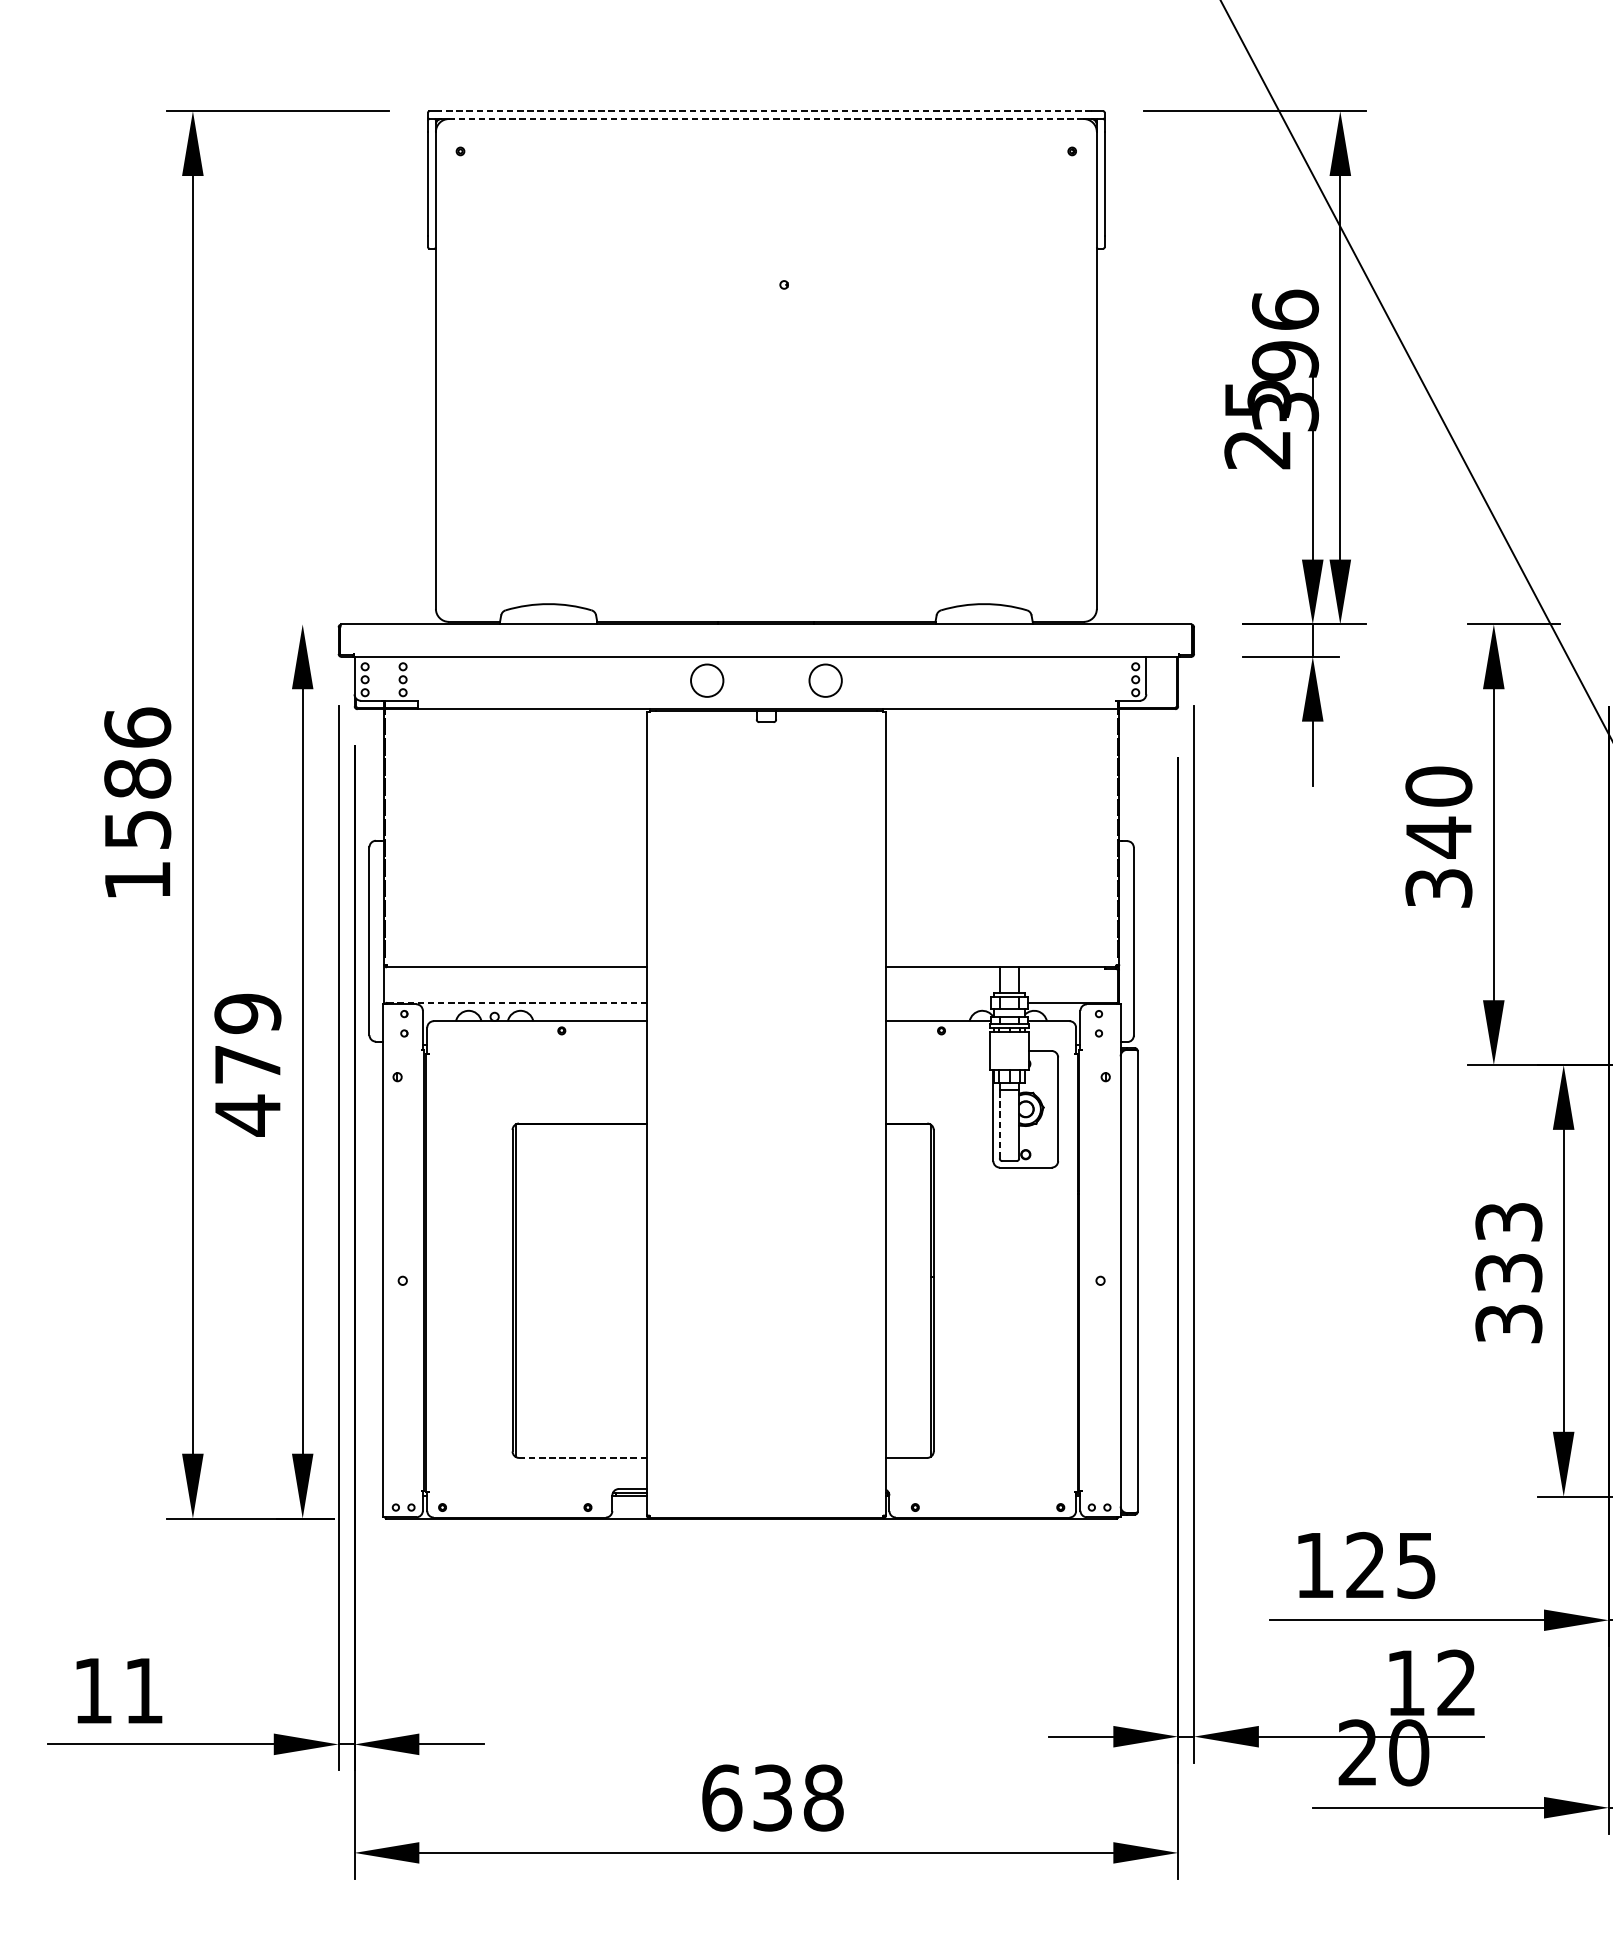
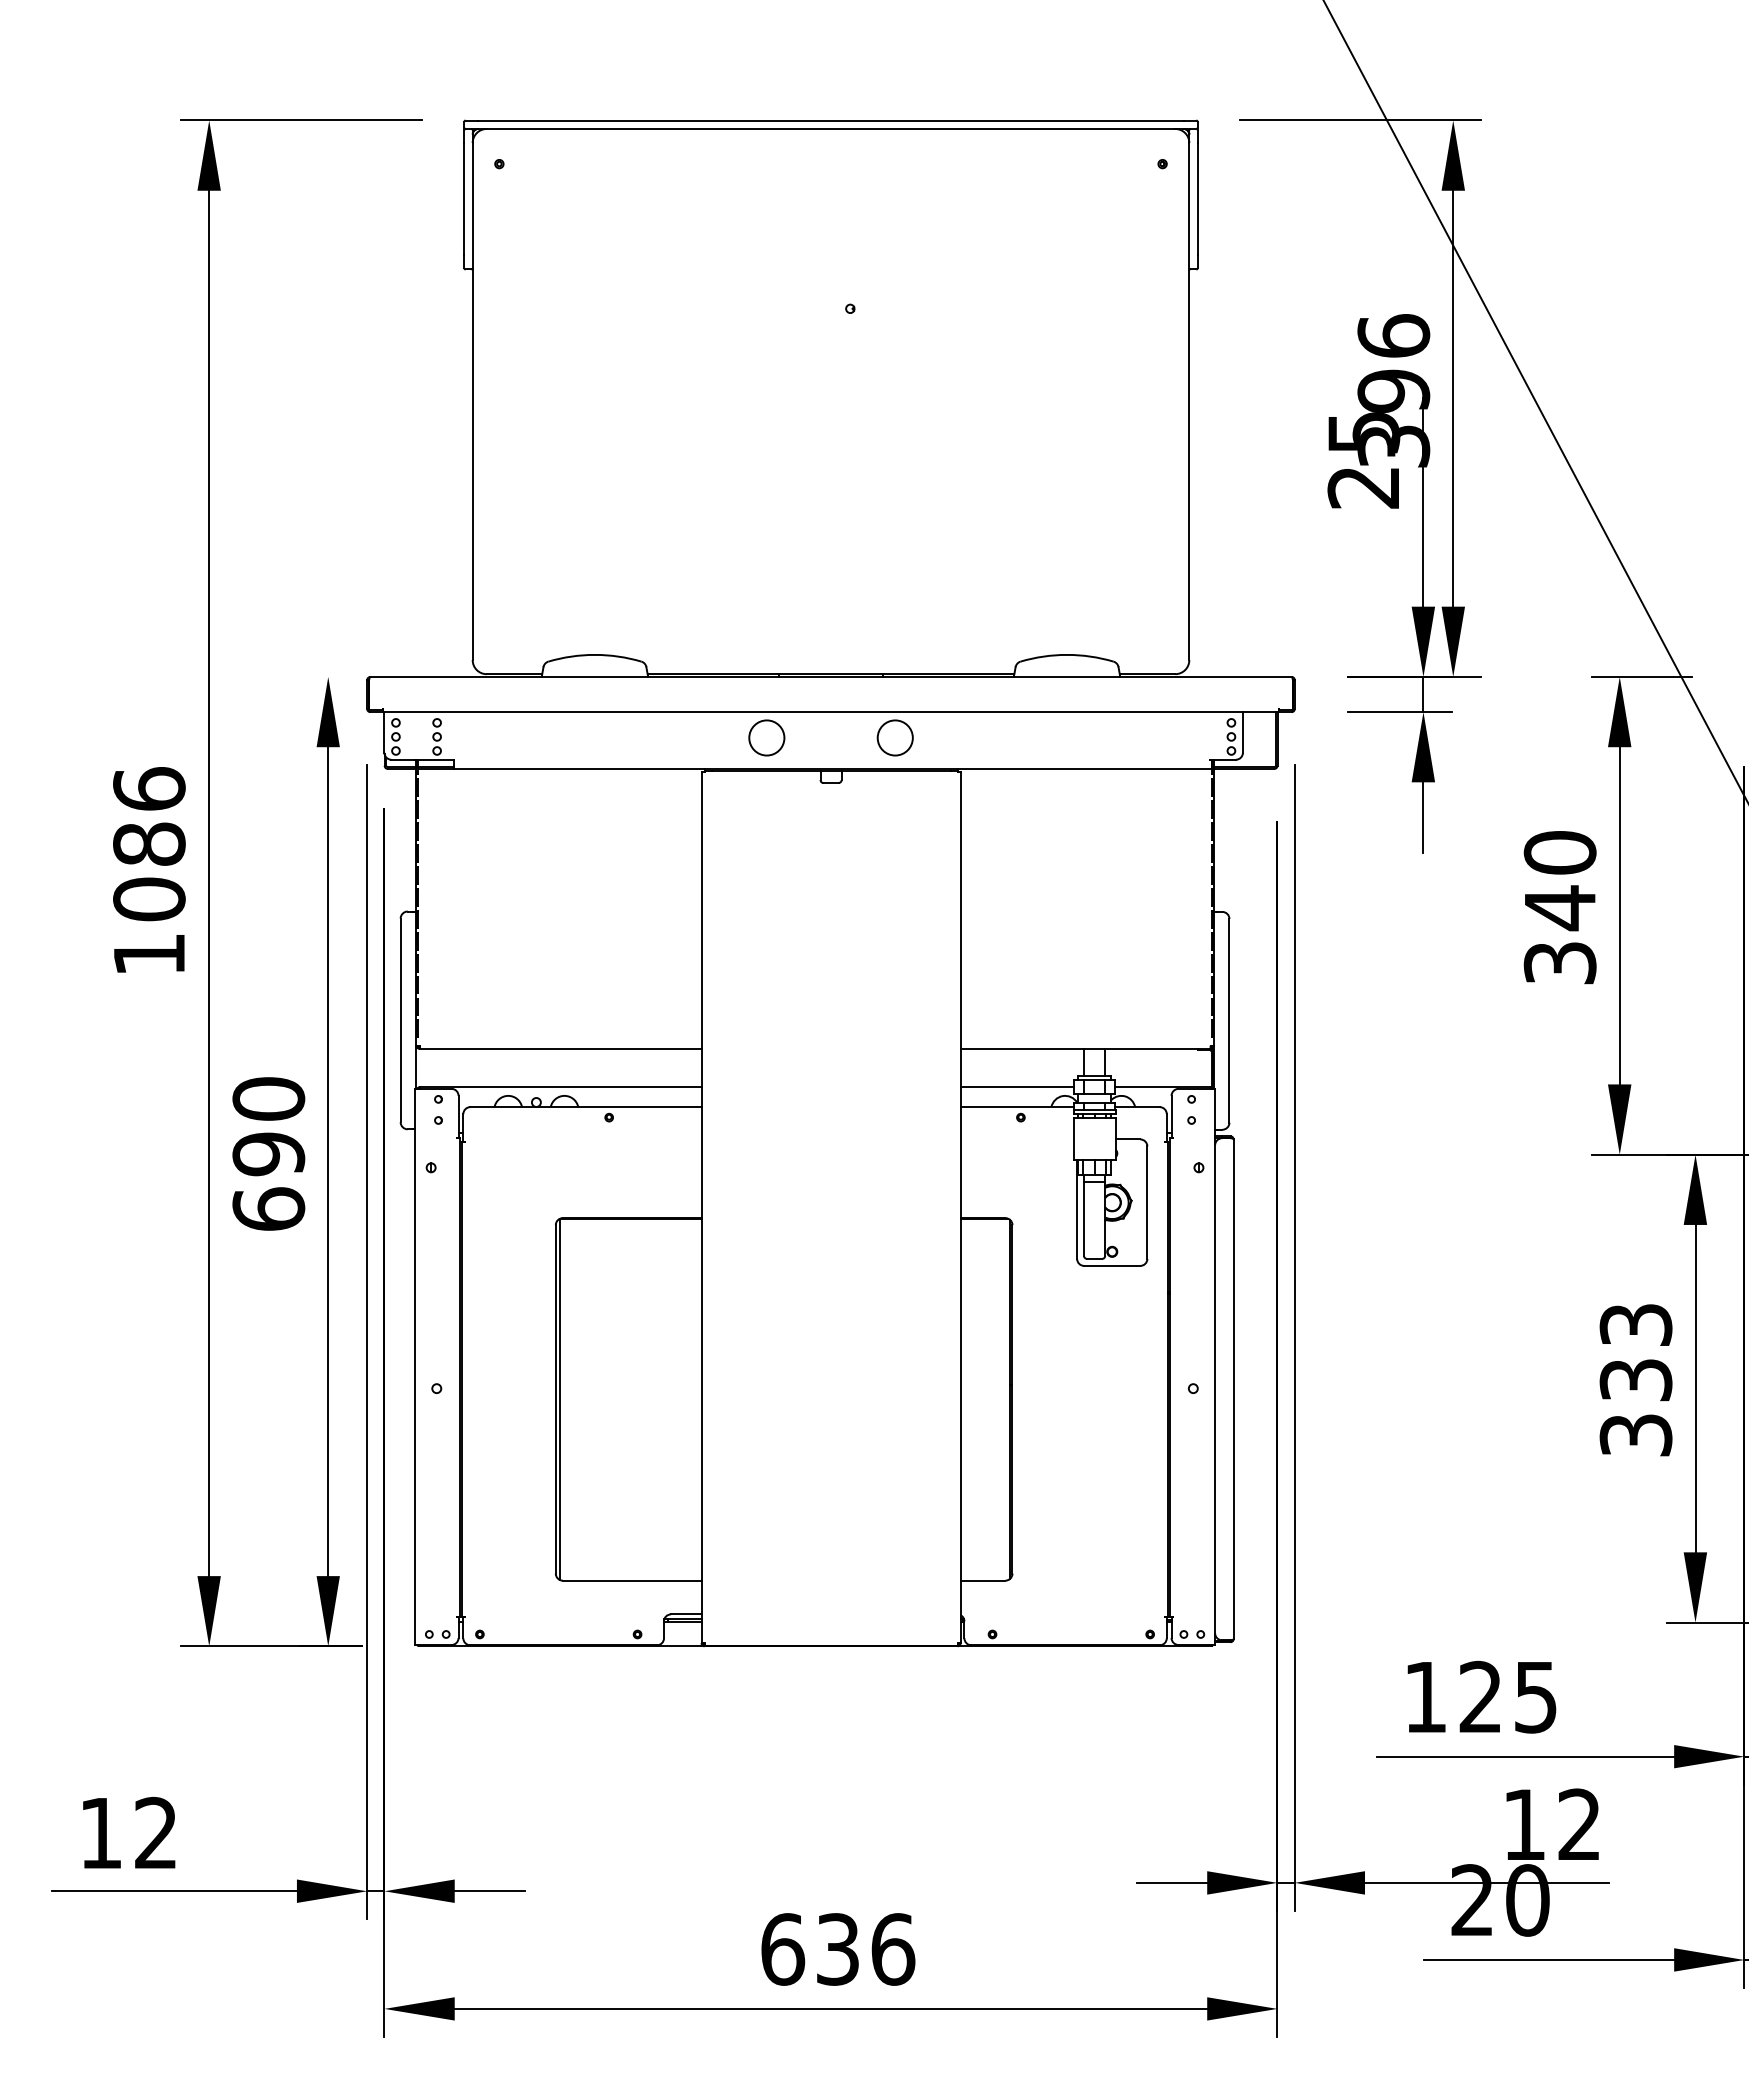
line: (766, 111) -> (831, 120), dashed -> solid
line: (765, 118) -> (830, 128), dashed -> solid
text: (137, 829) -> (149, 899), 1586 -> 1086
line: (516, 1003) -> (560, 1087), dashed -> solid
line: (938, 1003) -> (1017, 1087), added
text: (247, 1064) -> (268, 1154), 479 -> 690
line: (1000, 1123) -> (1084, 1218), dashed -> solid
line: (582, 1457) -> (631, 1580), dashed -> solid
text: (143, 1690) -> (155, 1832), 11 -> 12
text: (824, 1798) -> (893, 1949), 638 -> 636

